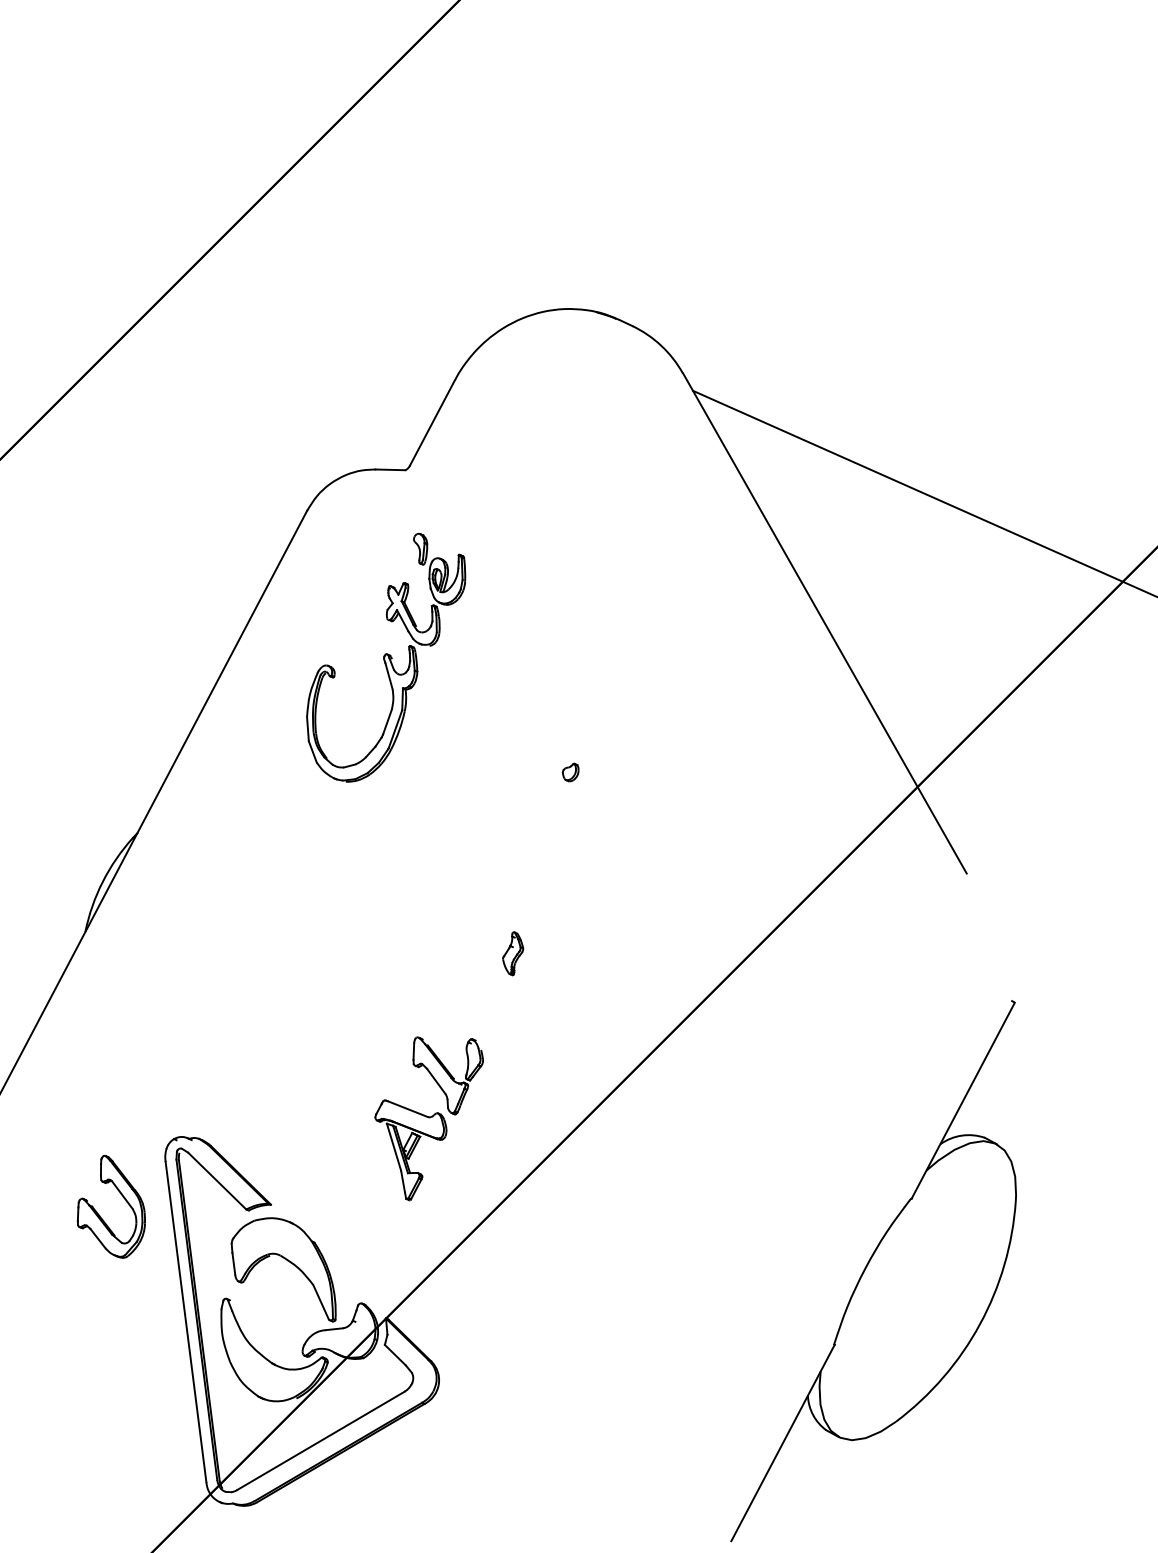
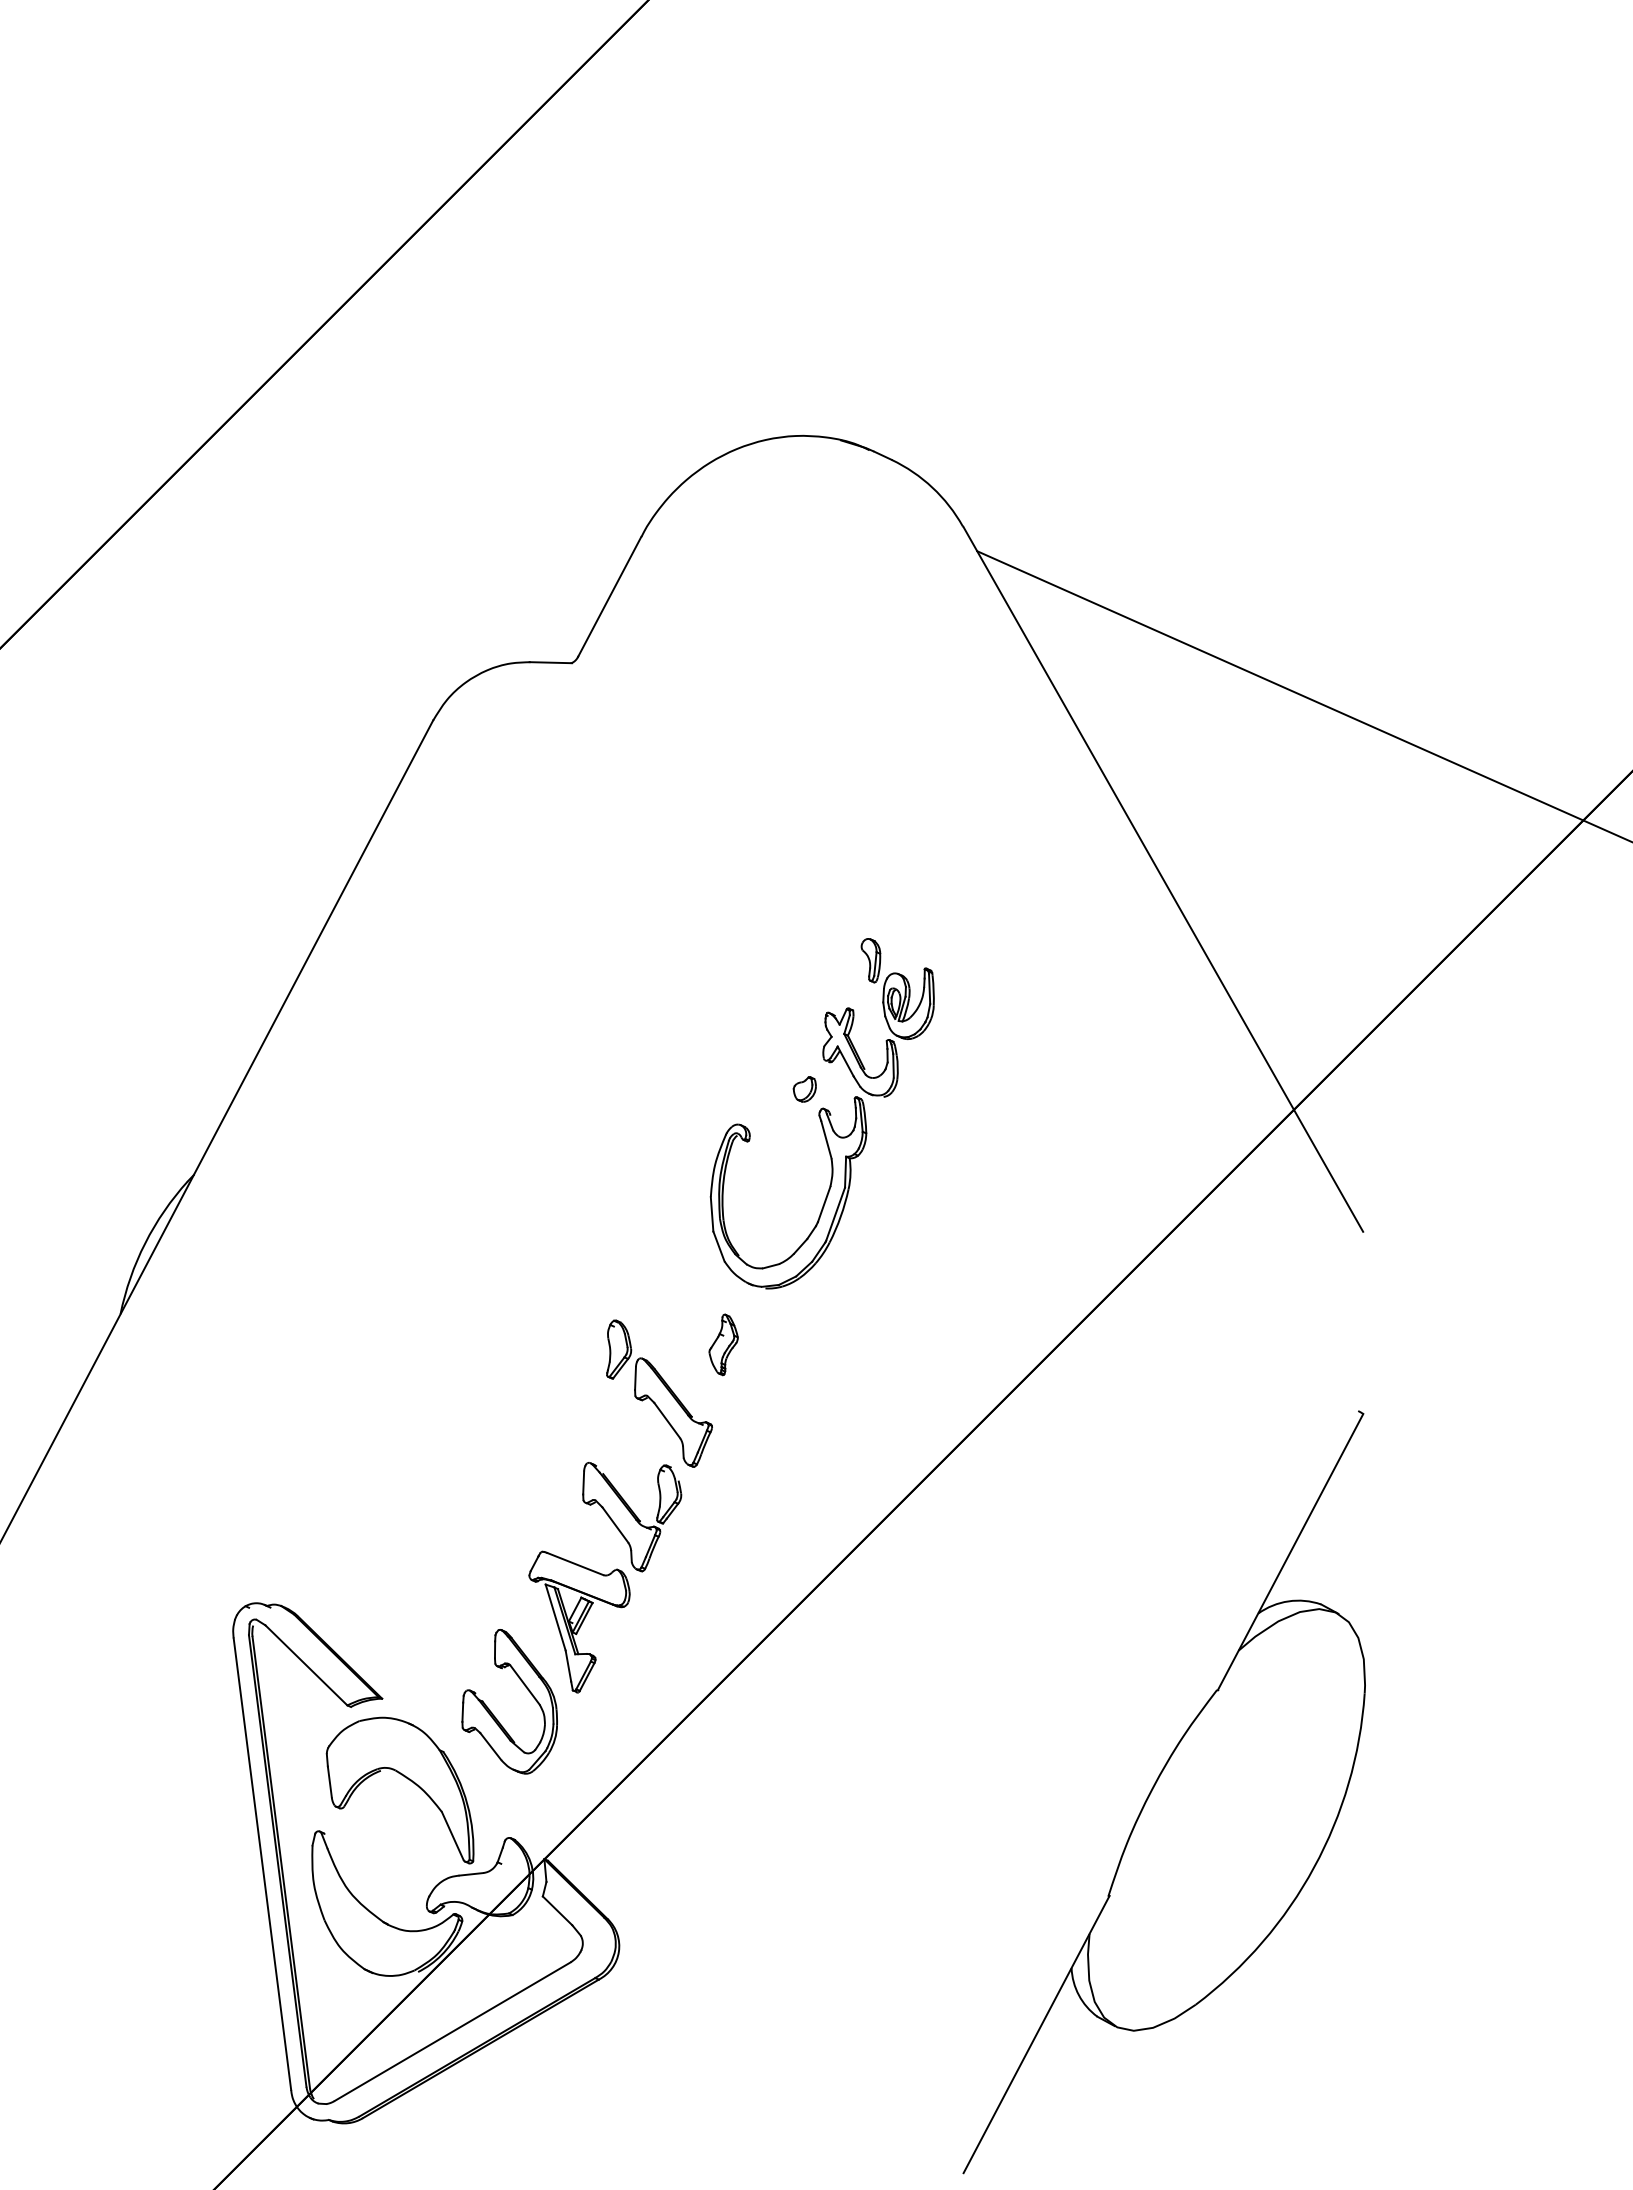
part: (386, 657) -> (822, 1113), moved
part: (467, 988) -> (659, 1393), added
part: (100, 1215) -> (494, 1713), moved
part: (873, 1271) -> (1164, 1792), moved

